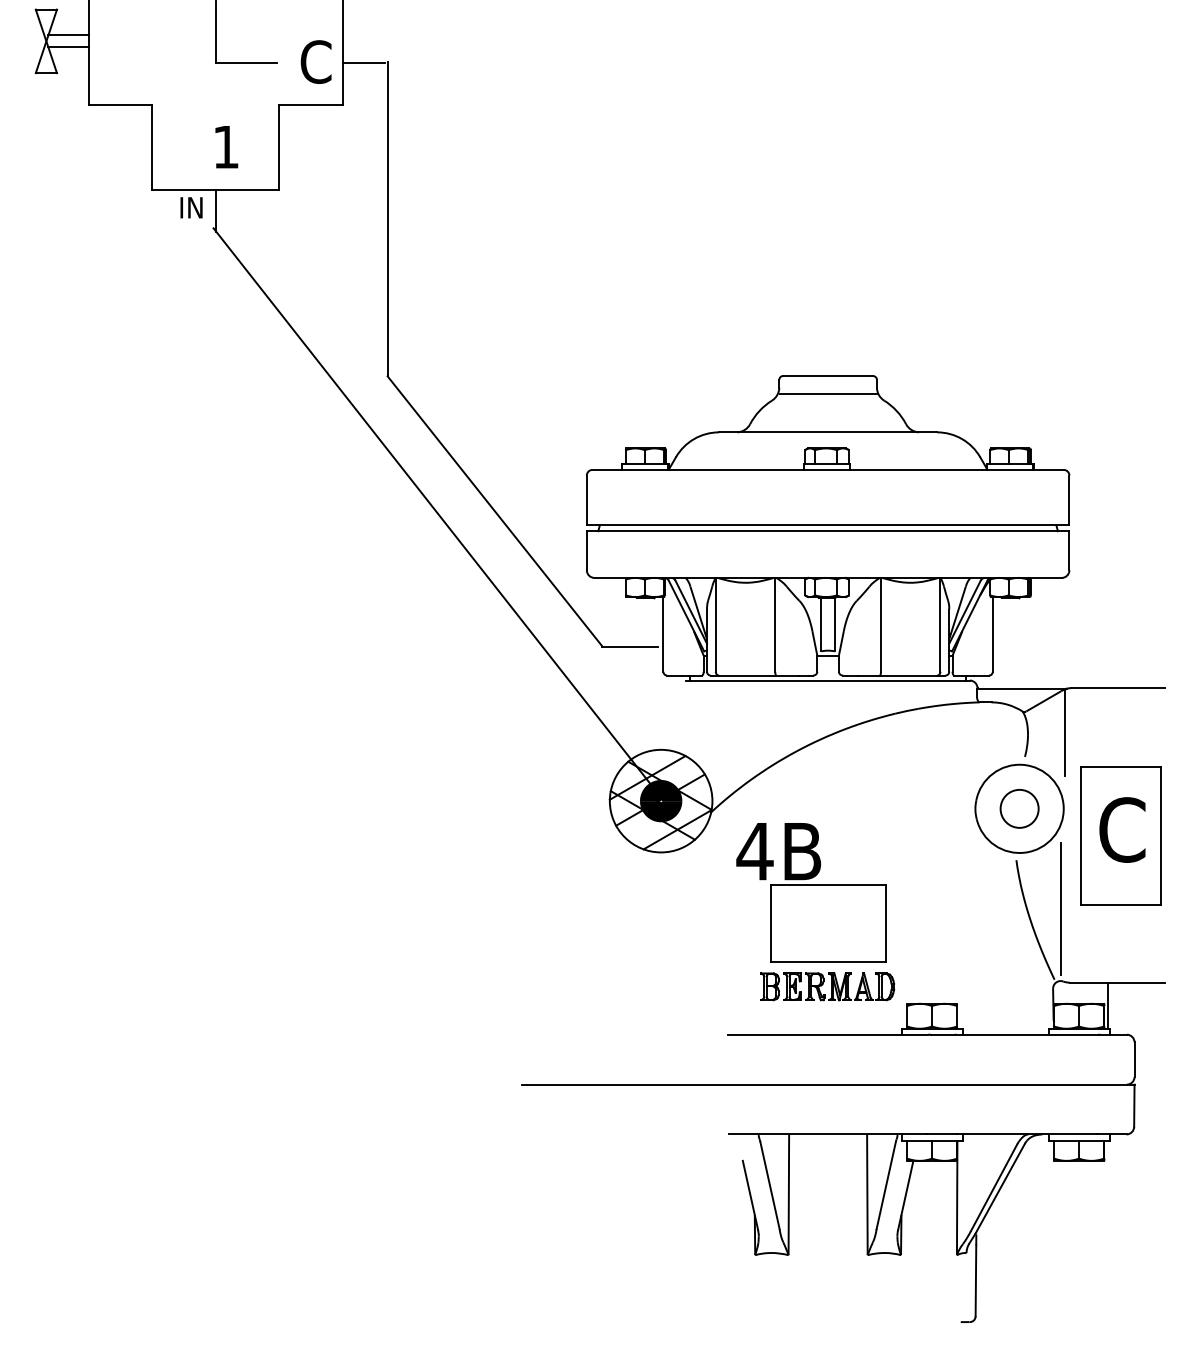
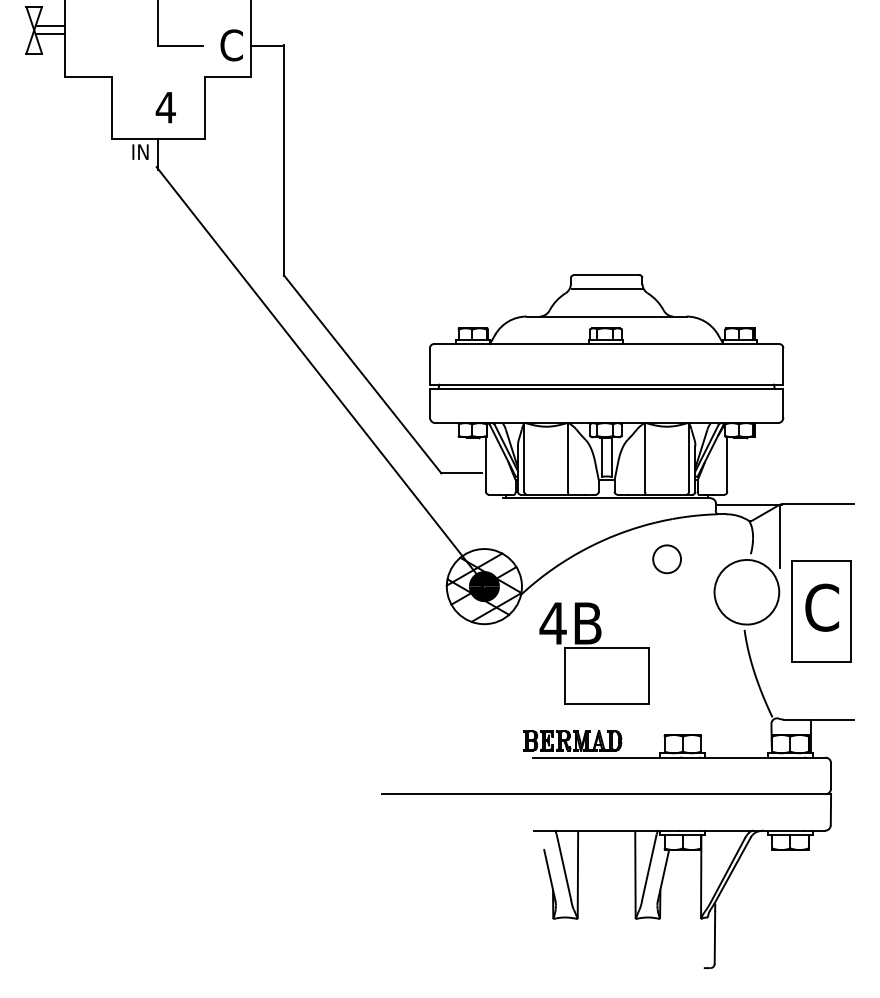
text: (225, 147) -> (165, 107), 1 -> 4
circle: (1019, 808) -> (667, 559), moved
line: (1061, 908) -> (777, 665), removed
part: (827, 986) -> (572, 740), moved

